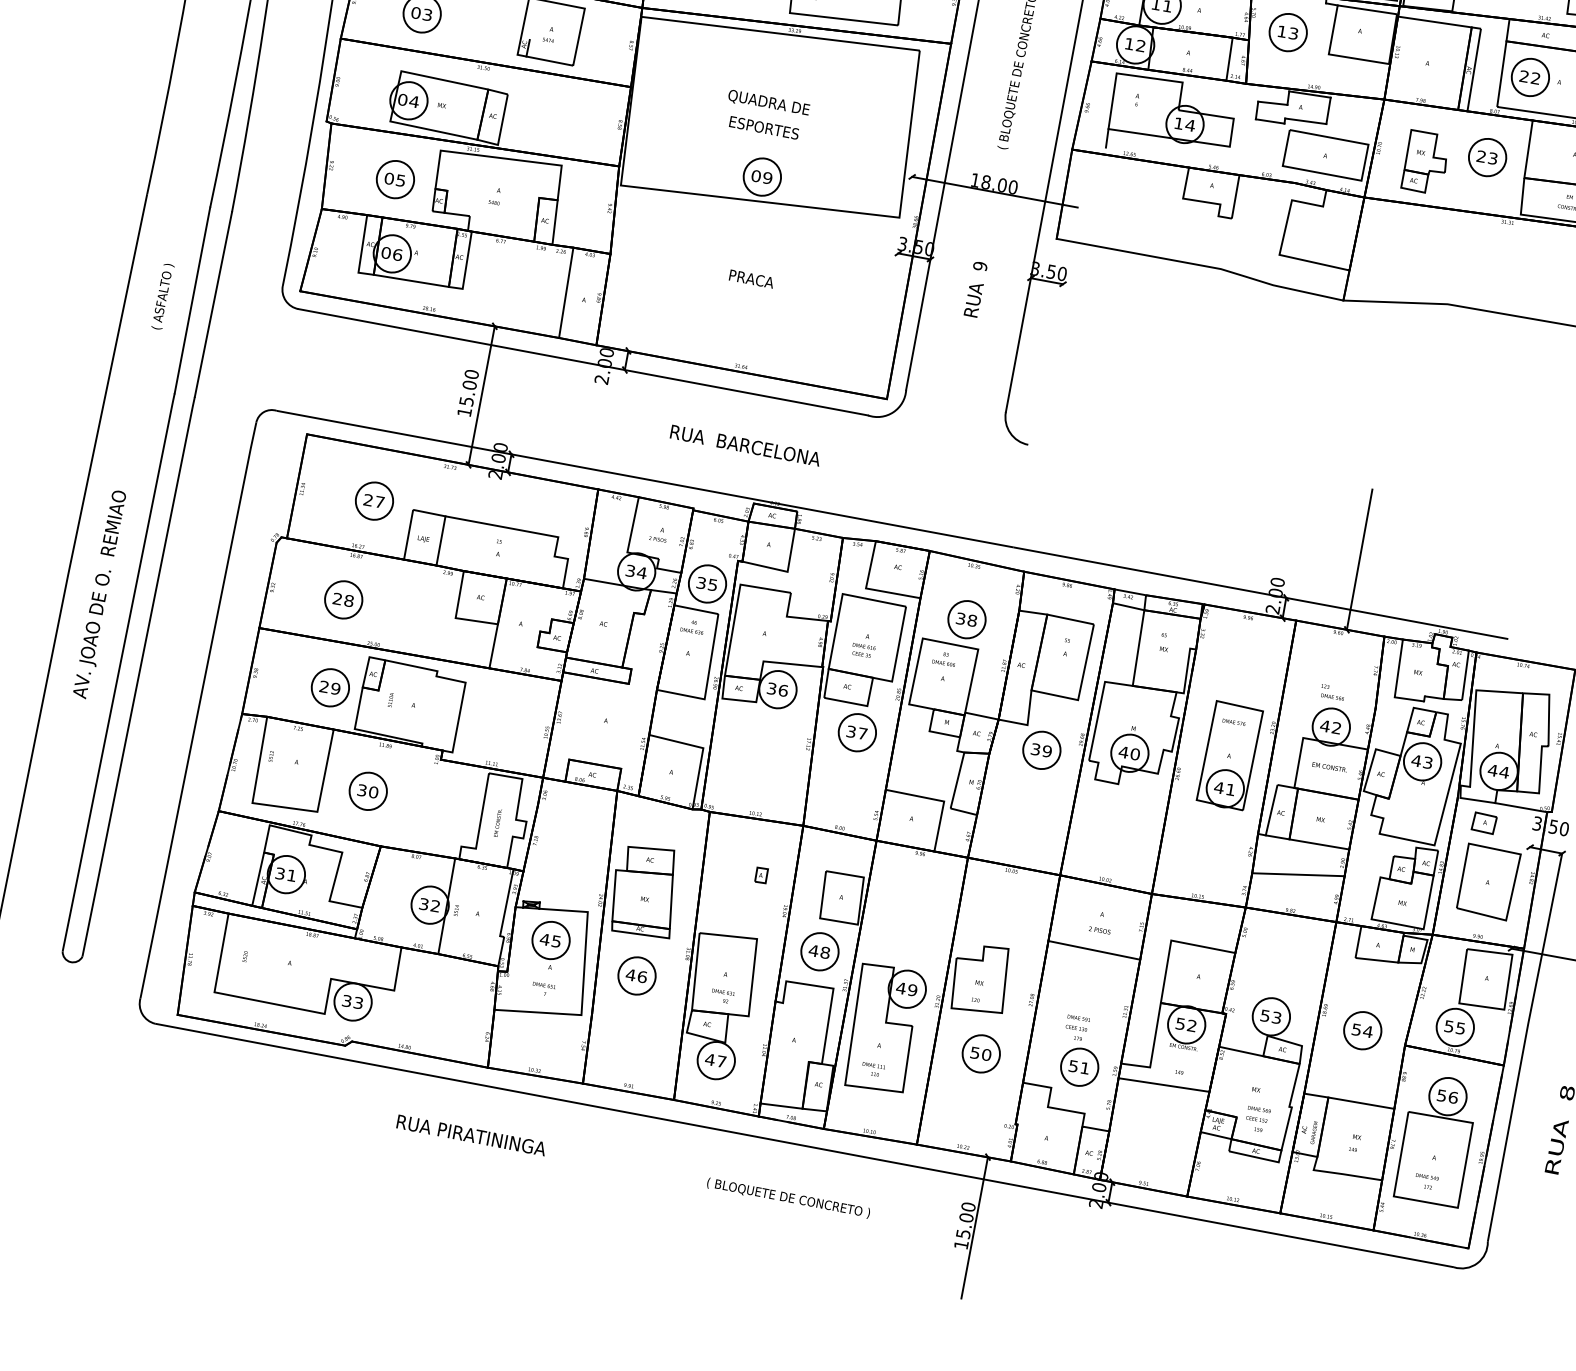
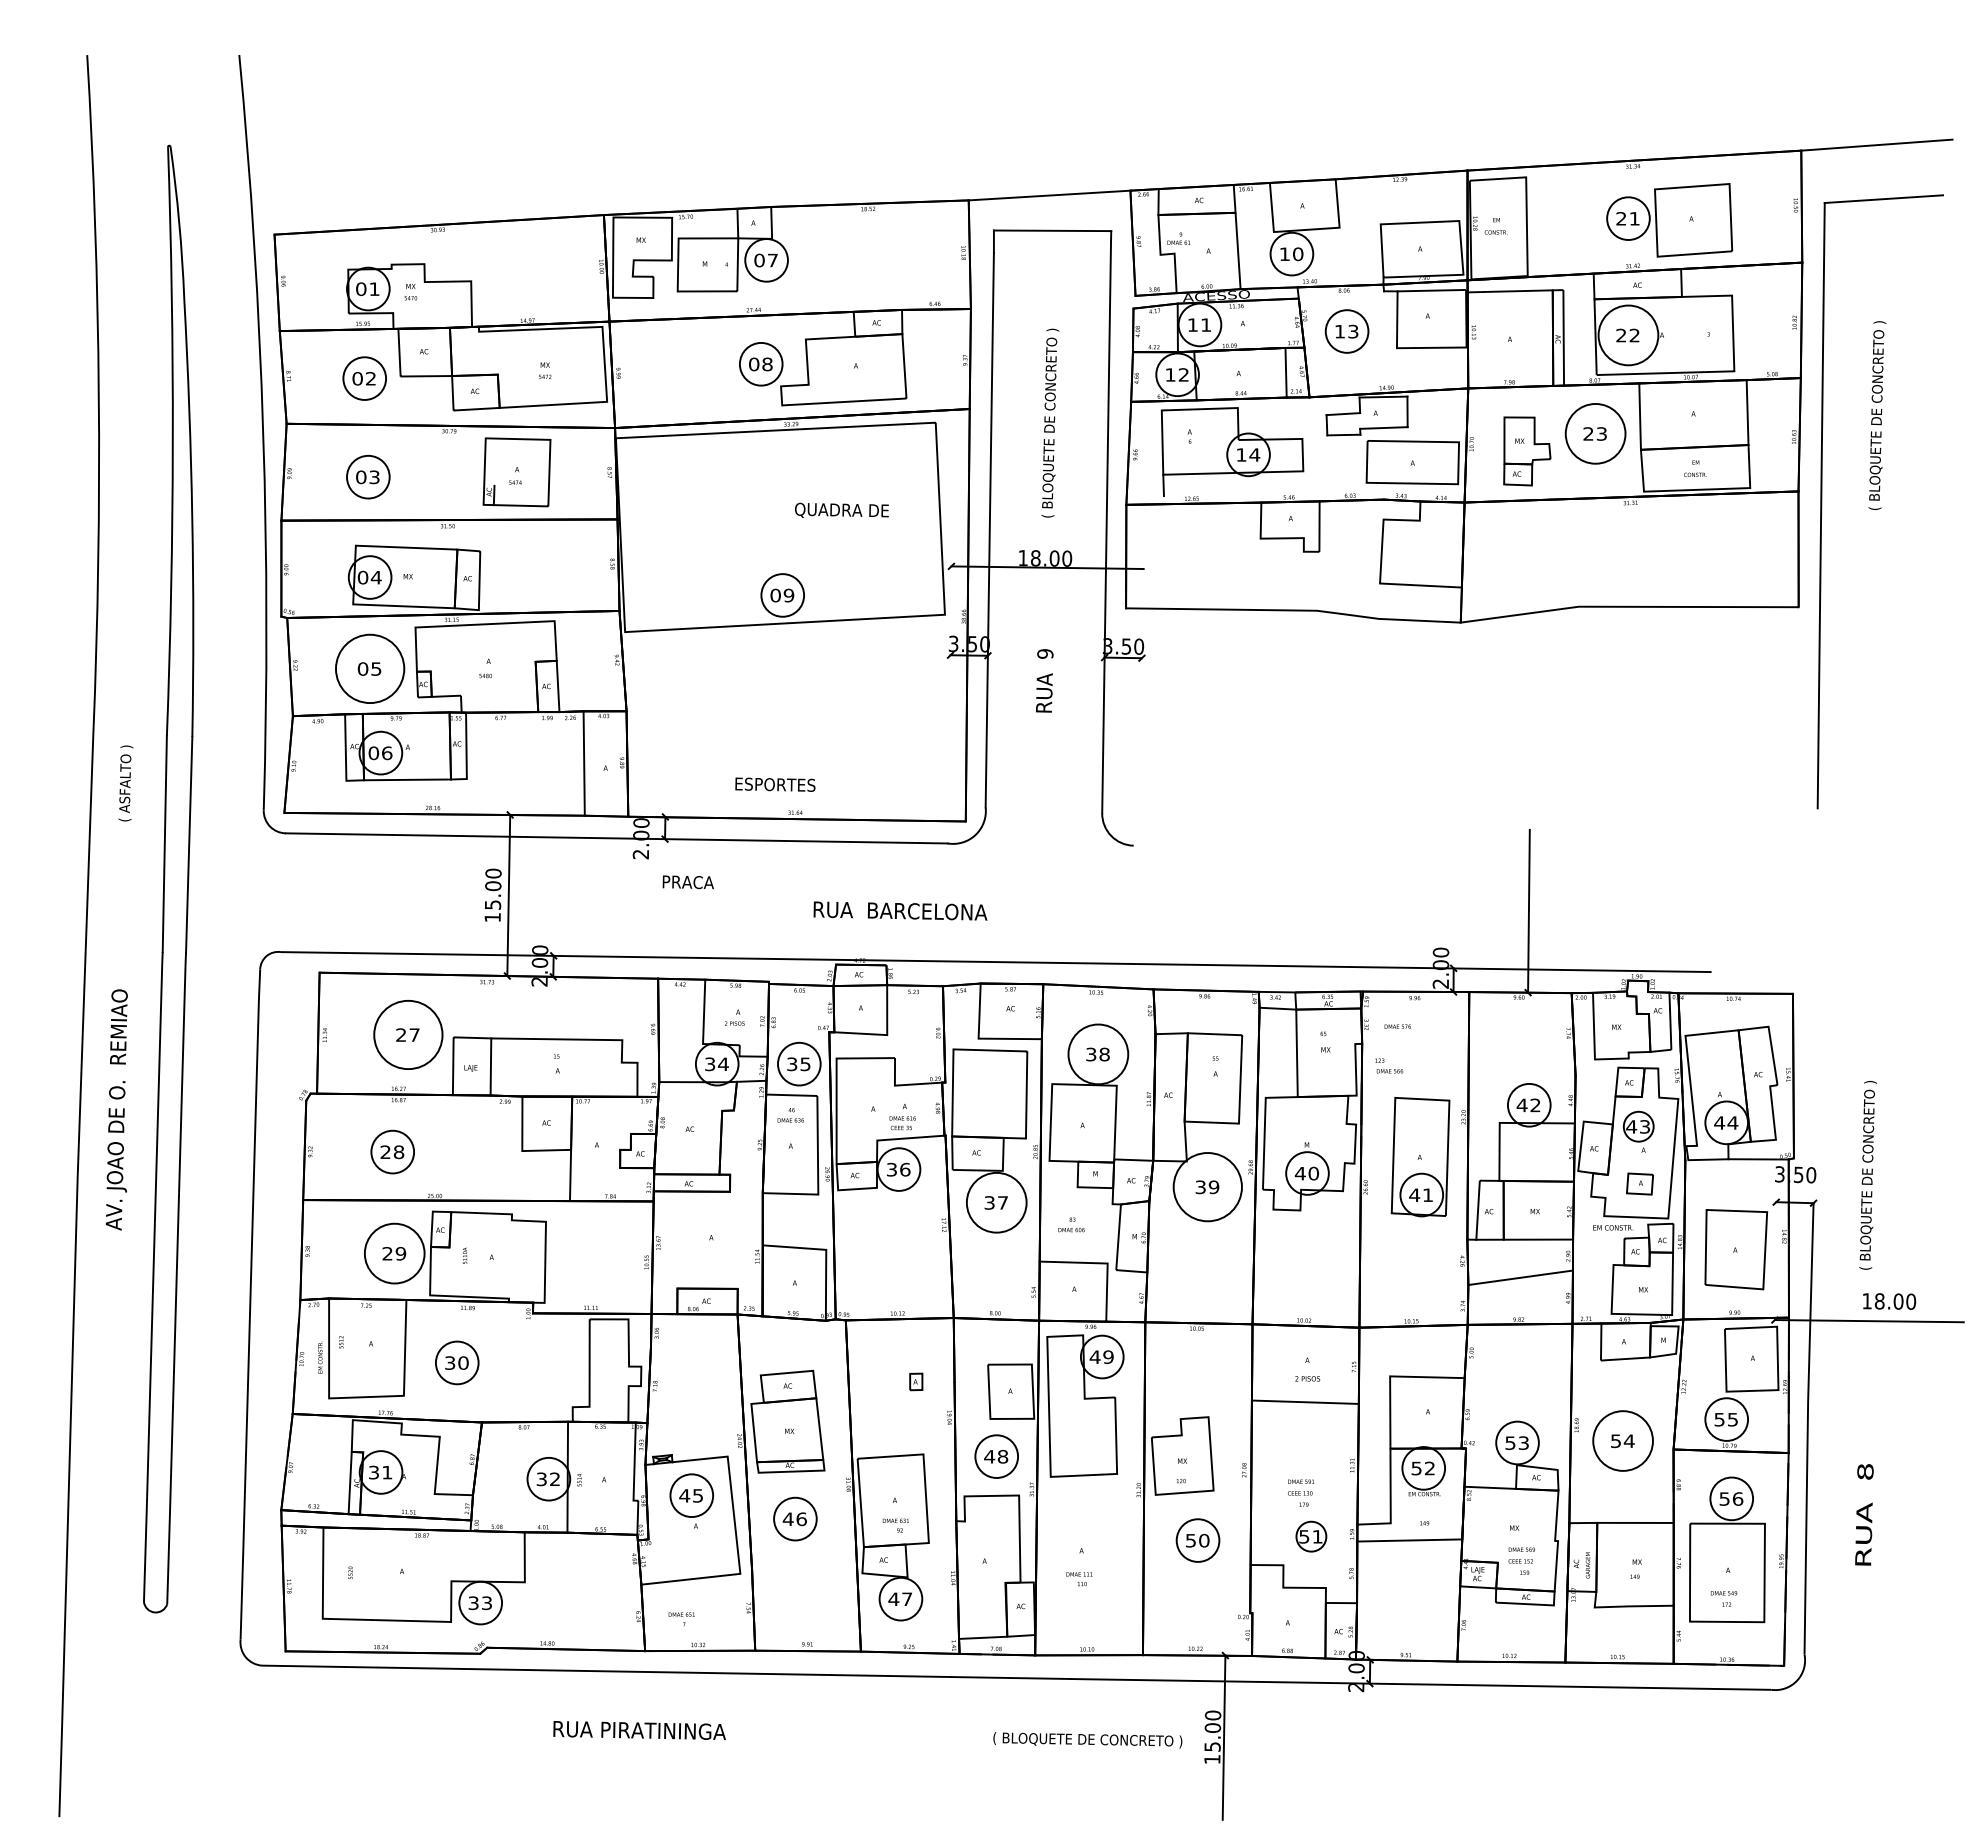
circle: (1530, 77) -> (1628, 335), size x1.4
text: (768, 101) -> (841, 509), moved
text: (764, 127) -> (775, 784), moved
circle: (1487, 157) -> (1595, 433), size x1.4
circle: (394, 179) -> (369, 668), size x1.6
text: (750, 279) -> (687, 882), moved
text: (162, 296) -> (125, 783), moved
text: (745, 445) -> (900, 910), moved
circle: (374, 500) -> (408, 1034), size x1.6
text: (99, 594) -> (116, 1109), moved
circle: (967, 619) -> (1098, 1054), size x1.4
text: (864, 645) -> (902, 1117), moved
text: (944, 658) -> (1071, 1224), moved
circle: (330, 687) -> (394, 1253), size x1.4
text: (1333, 692) -> (1389, 1065), moved
text: (1233, 722) -> (1397, 1026), moved
circle: (857, 732) -> (996, 1202), size x1.4
circle: (1041, 749) -> (1207, 1186), size x1.6
circle: (1422, 761) -> (1638, 1126), size x0.7
text: (1330, 767) -> (1613, 1227), moved
text: (498, 822) -> (320, 1357), moved
part: (1483, 822) -> (1639, 1183), moved
text: (543, 989) -> (681, 1619), moved
part: (885, 1028) -> (1085, 1405), moved
circle: (1362, 1030) -> (1622, 1440), size x1.4
circle: (1079, 1067) -> (1311, 1536), size x0.7
text: (788, 1198) -> (1087, 1740), moved

